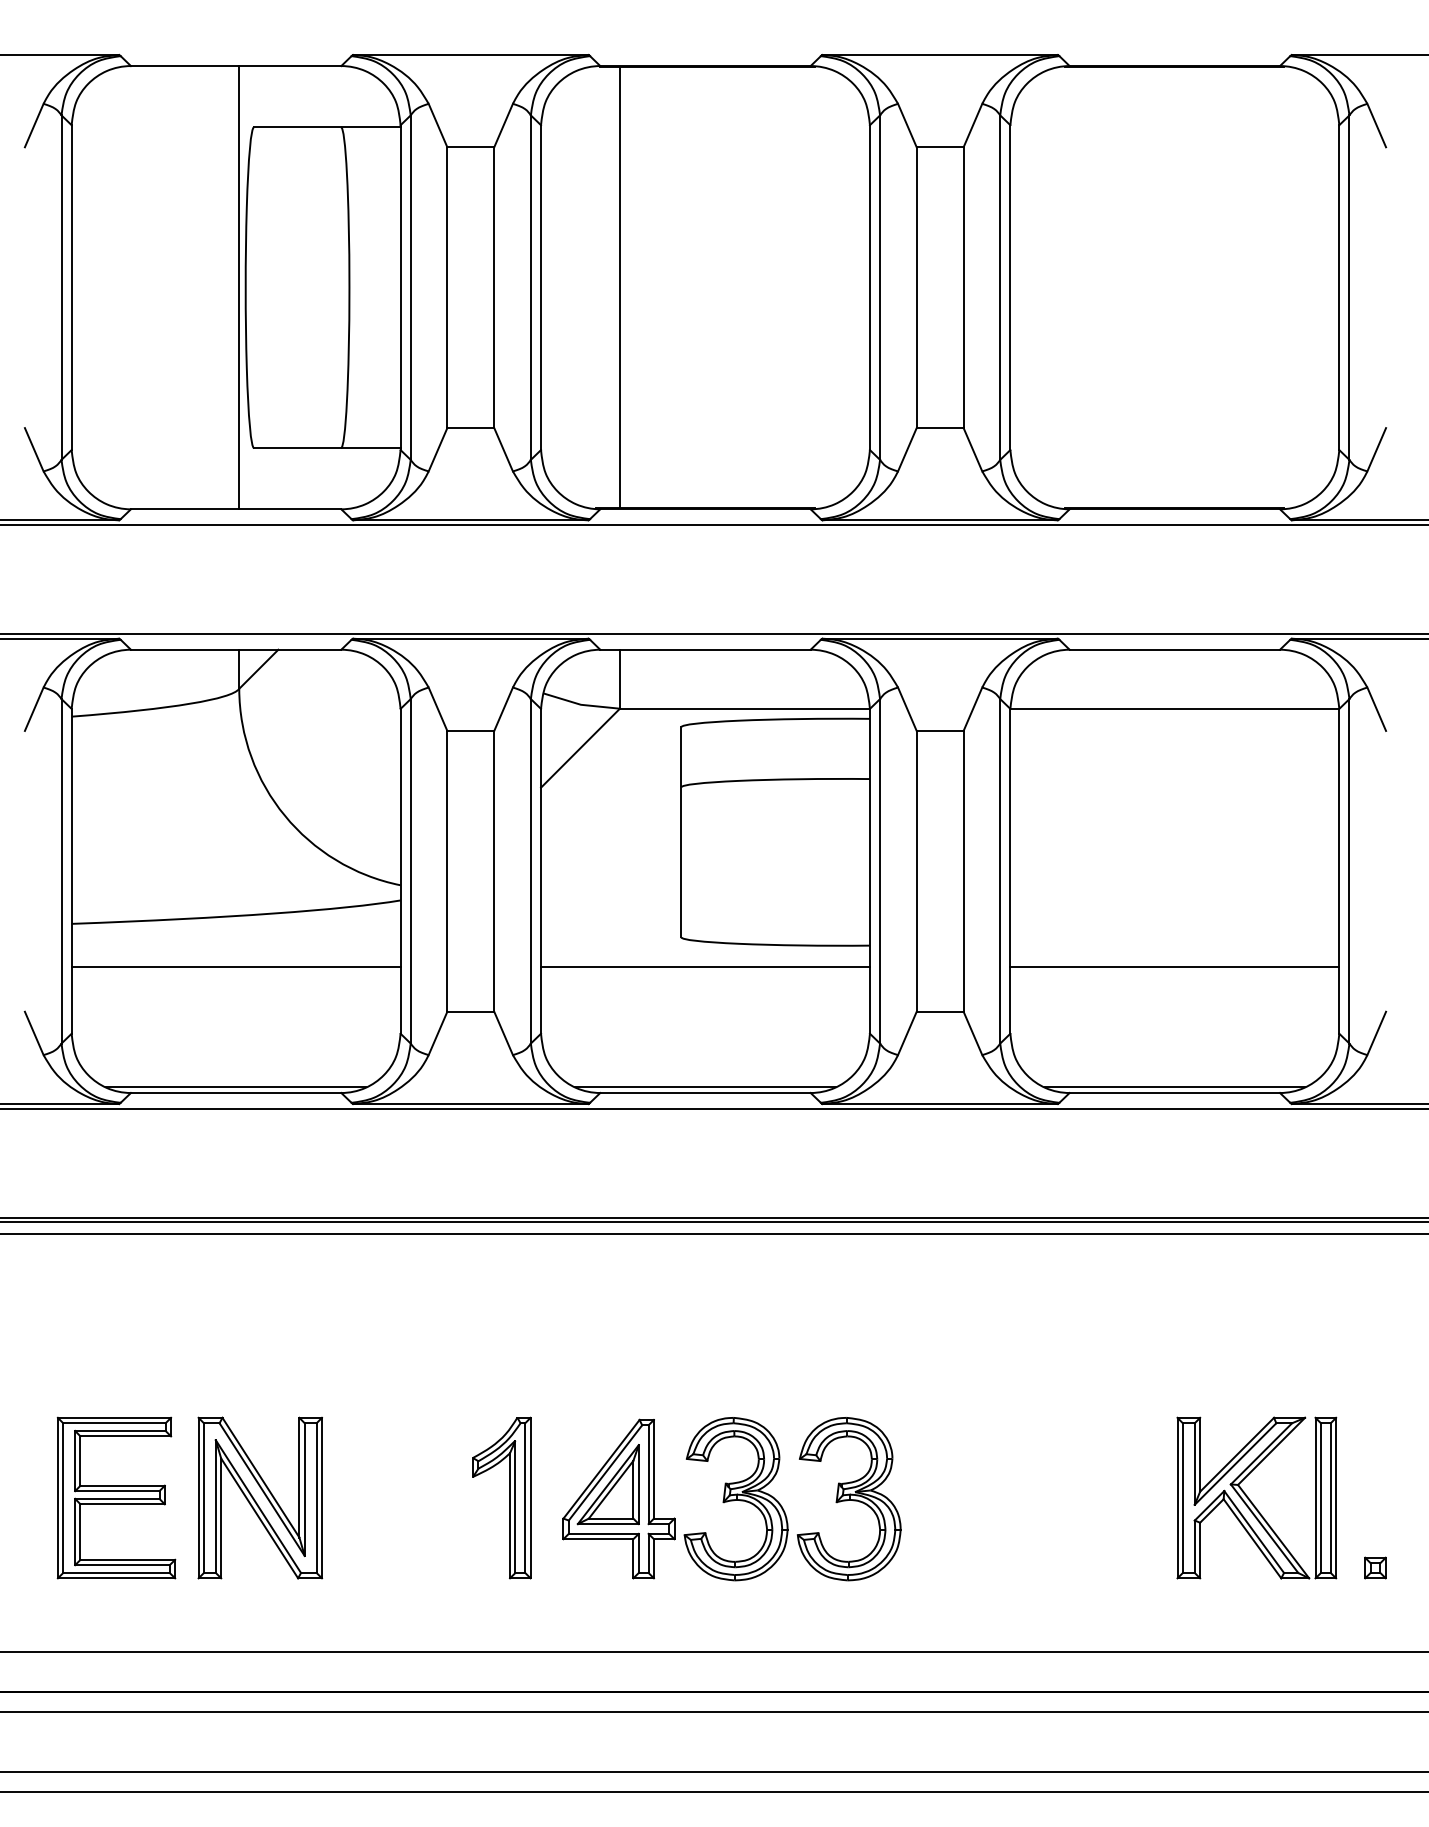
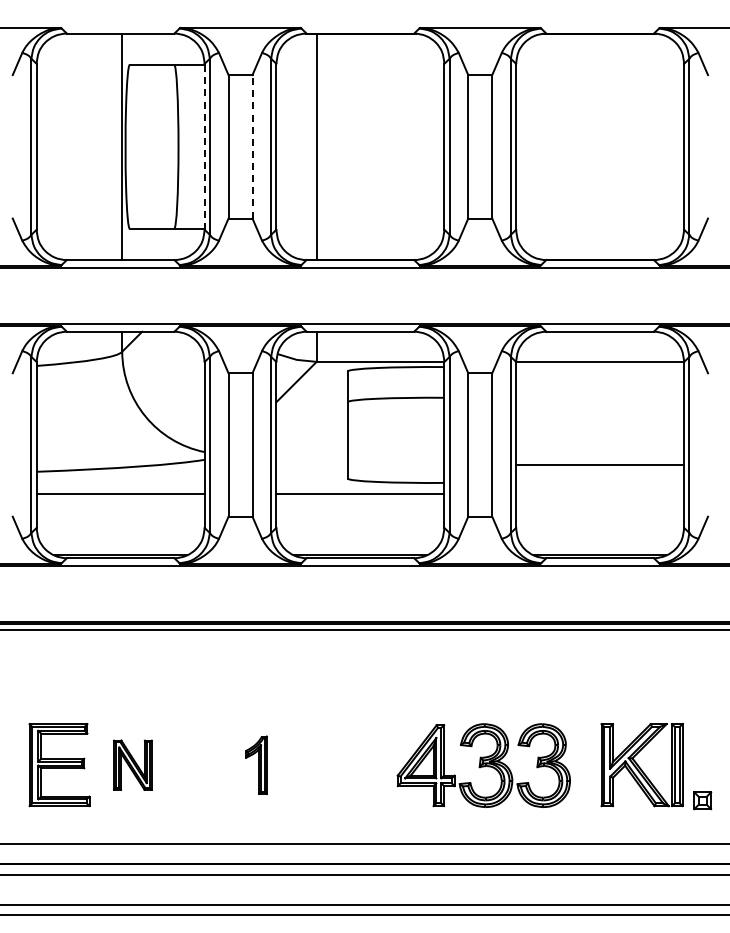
line: (400, 287) -> (204, 146), solid -> dashed
line: (494, 287) -> (252, 146), solid -> dashed
line: (1175, 966) -> (600, 464), moved
part: (259, 1498) -> (132, 765), size x0.6
part: (502, 1498) -> (256, 765), size x0.7
part: (731, 1498) -> (483, 765), moved
part: (1375, 1567) -> (702, 800), size x1.6

